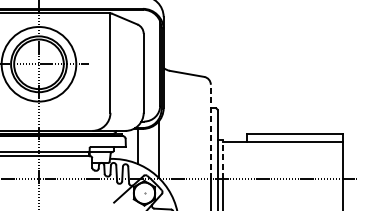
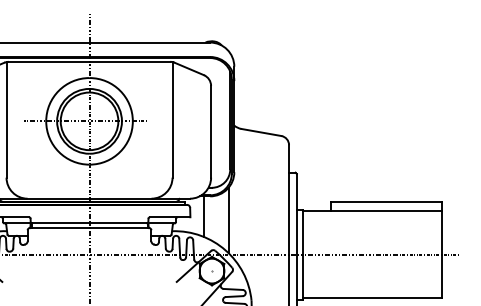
line: (211, 131) -> (289, 199), dashed -> solid
line: (223, 159) -> (303, 231), dashed -> solid

